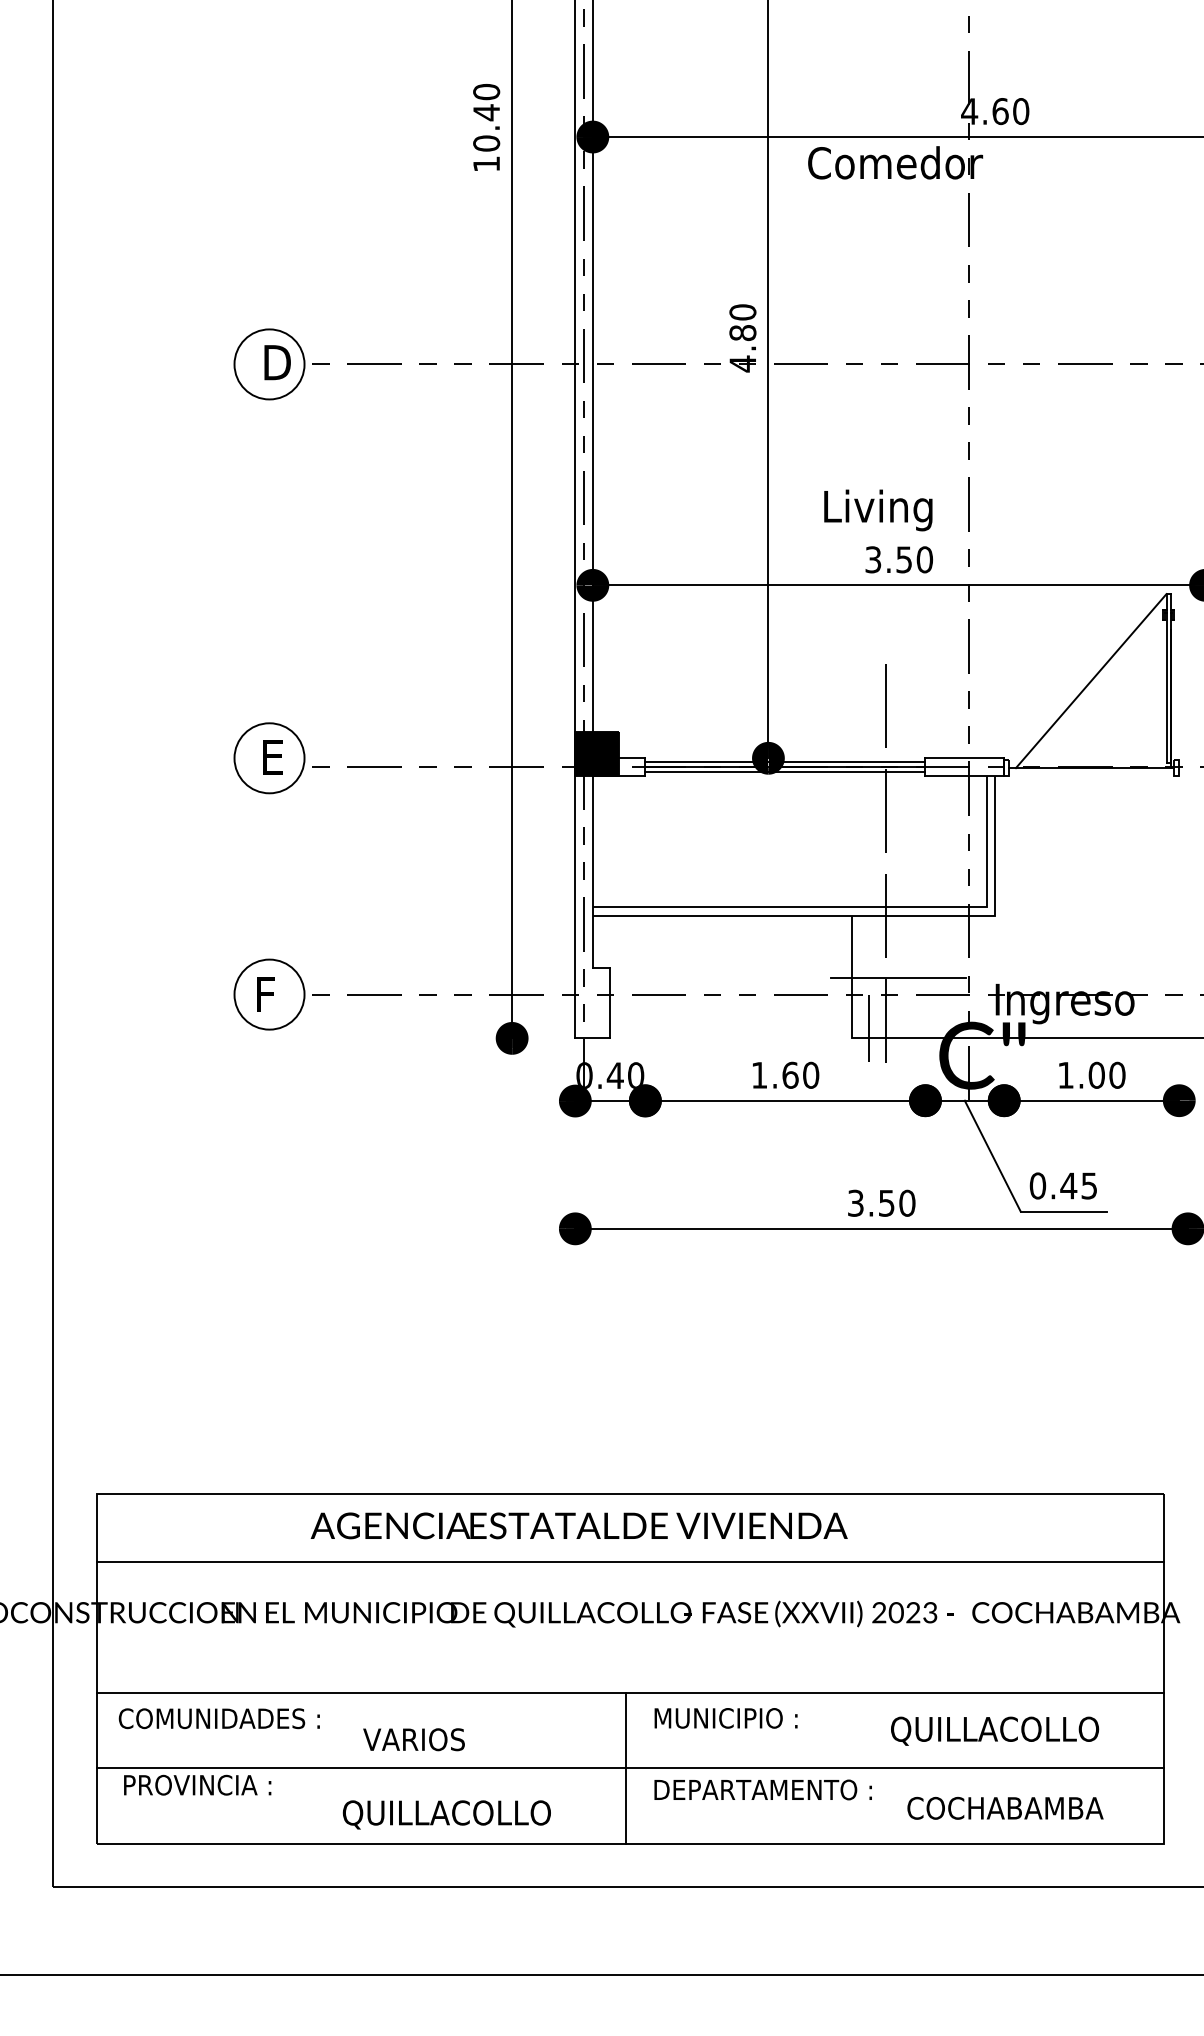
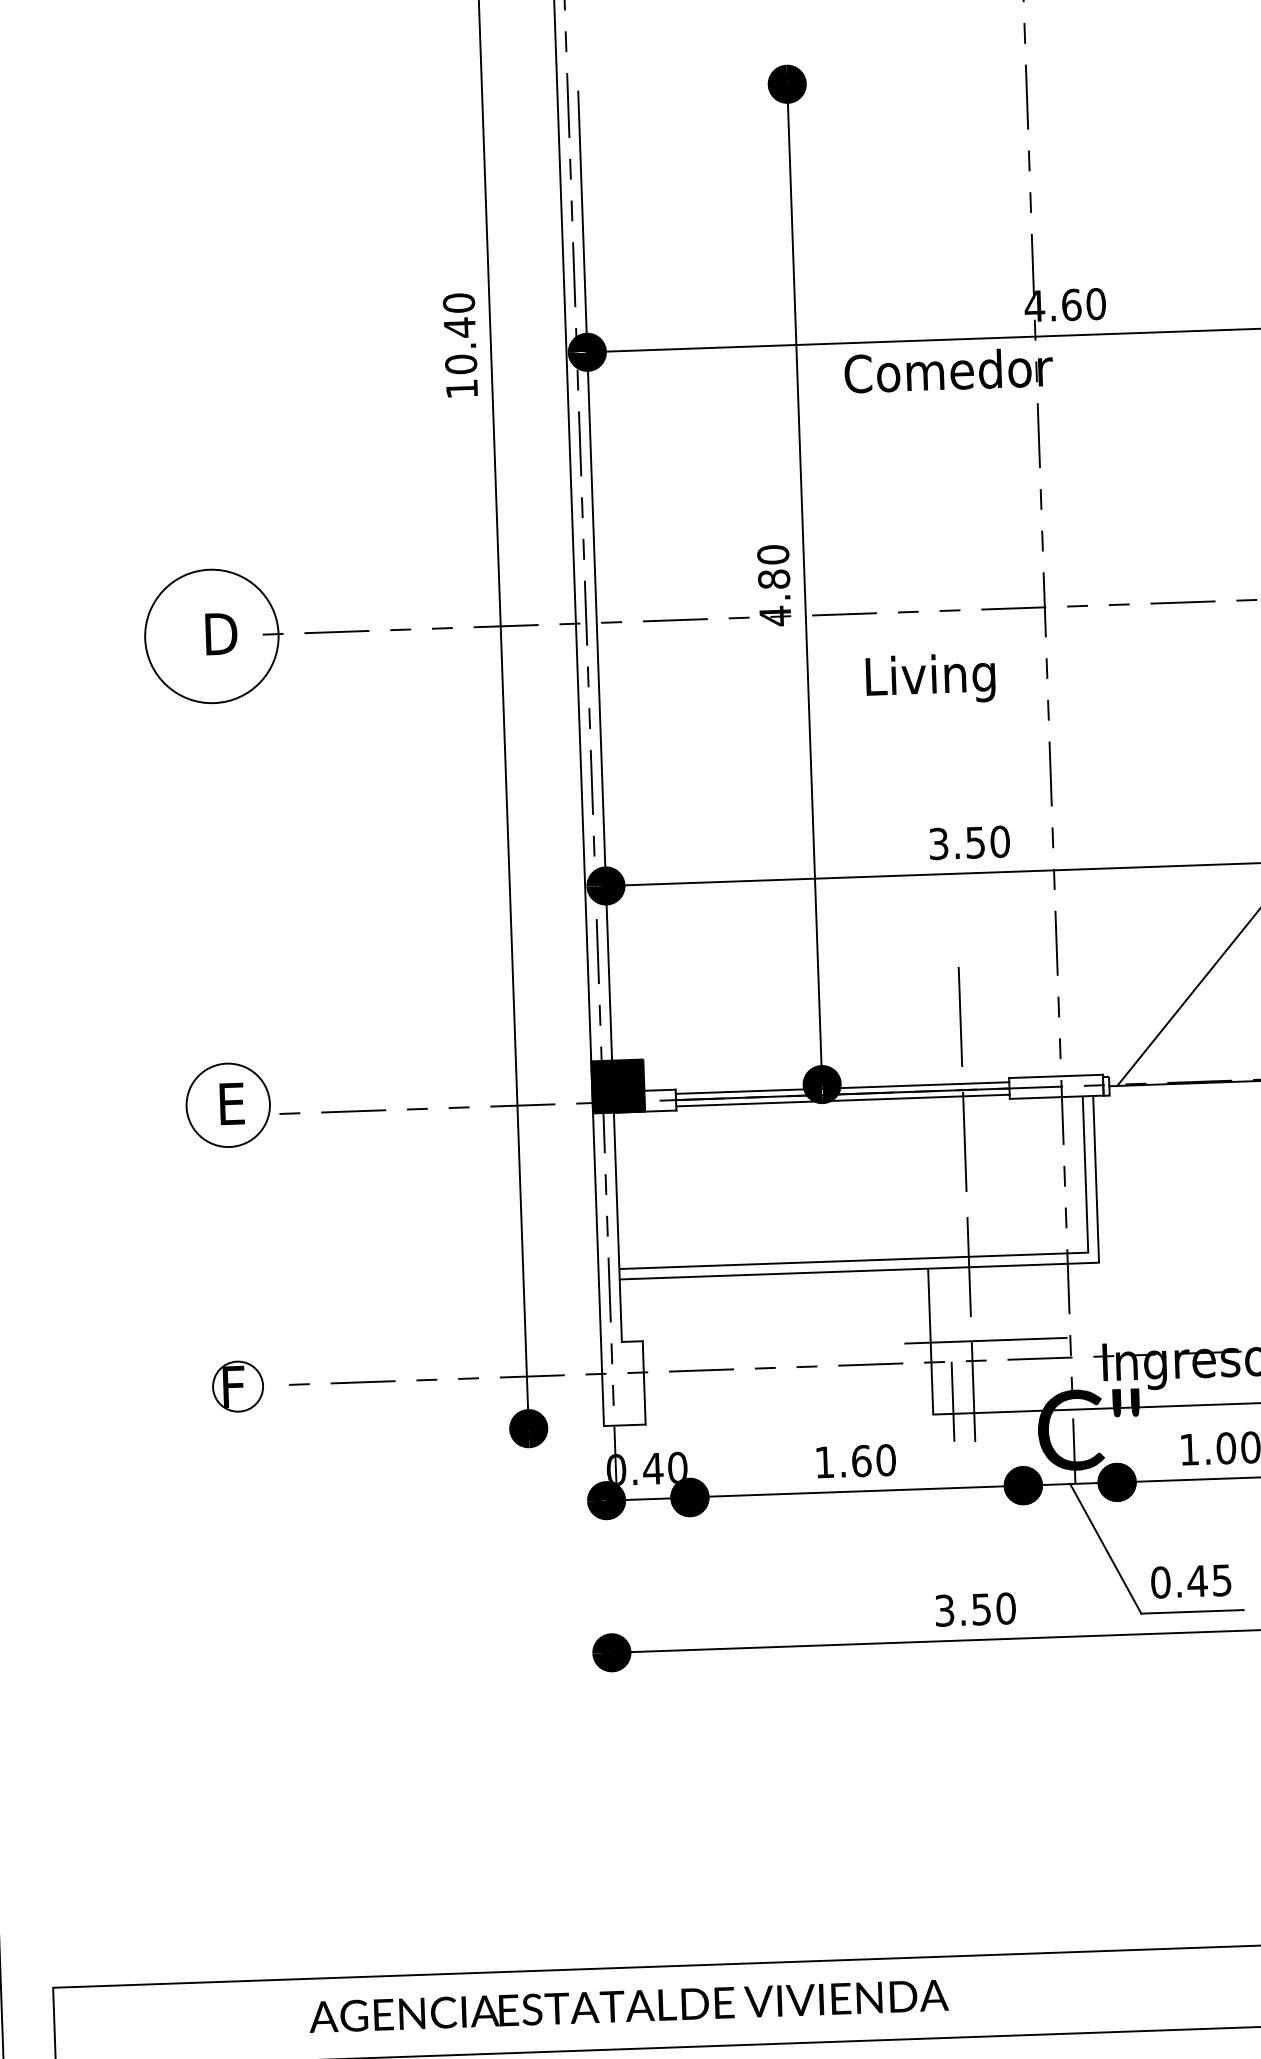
circle: (269, 364) -> (211, 636), size x1.6
text: (878, 510) -> (930, 679), moved
circle: (269, 994) -> (238, 1386), size x0.6

